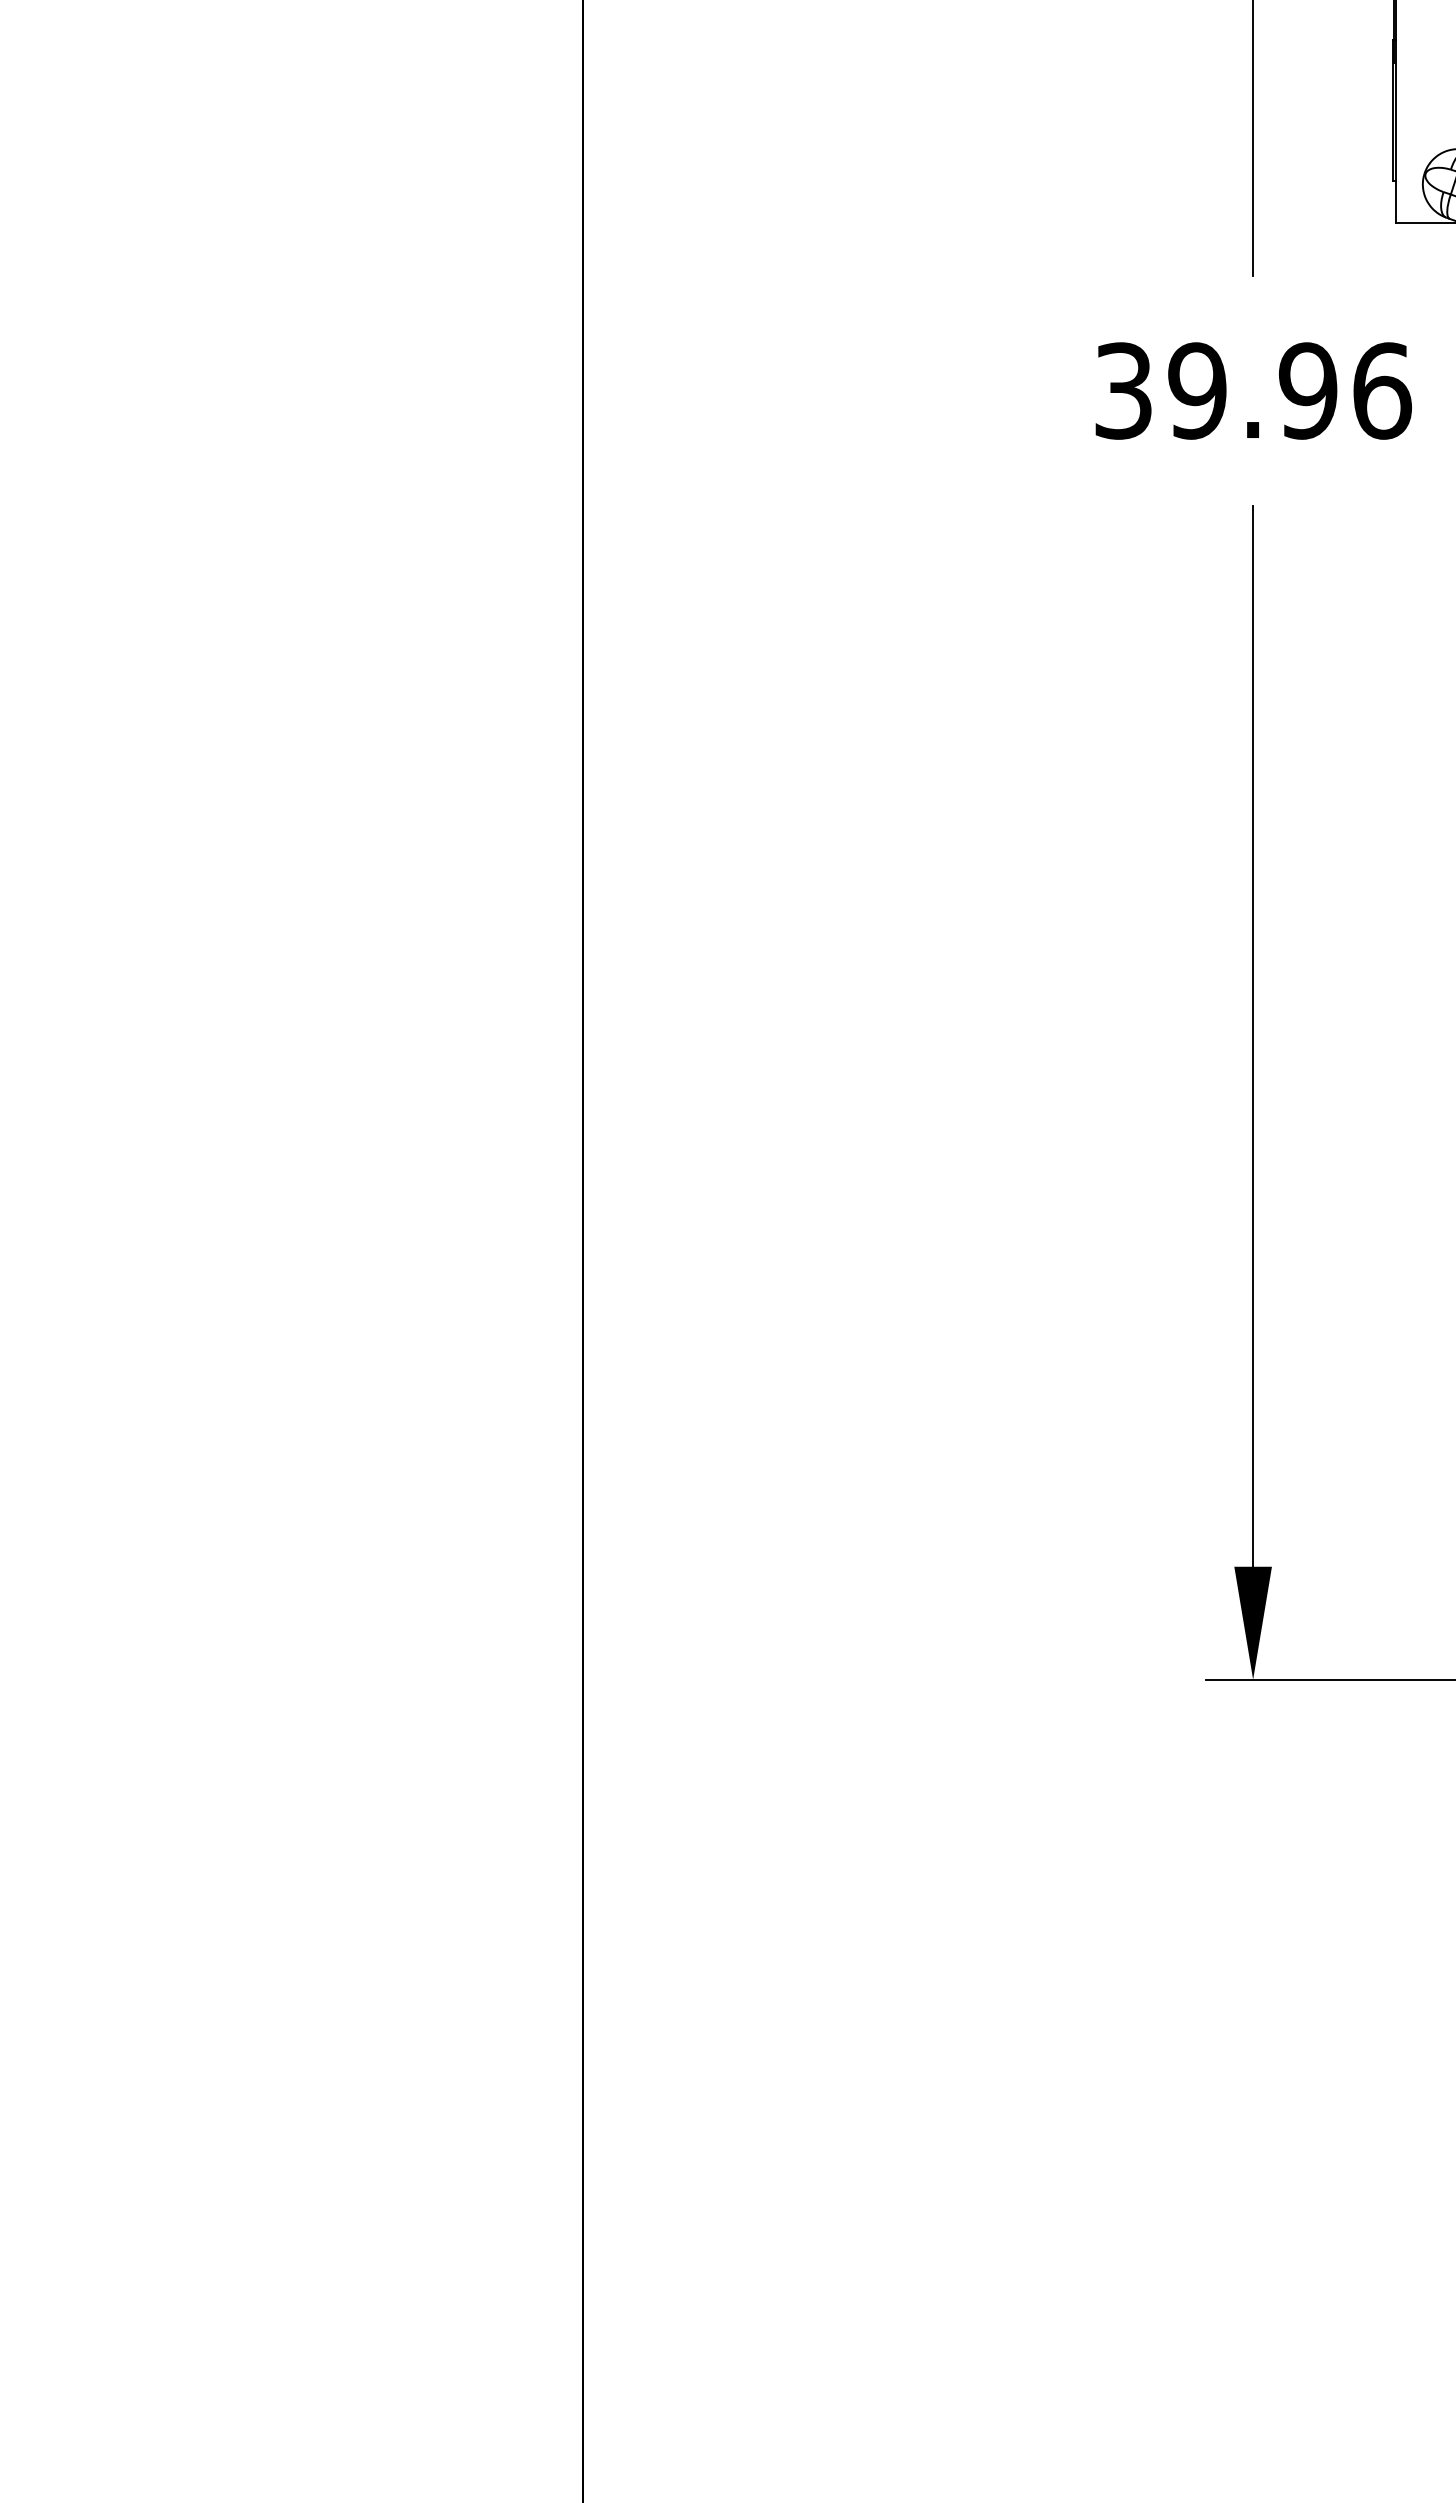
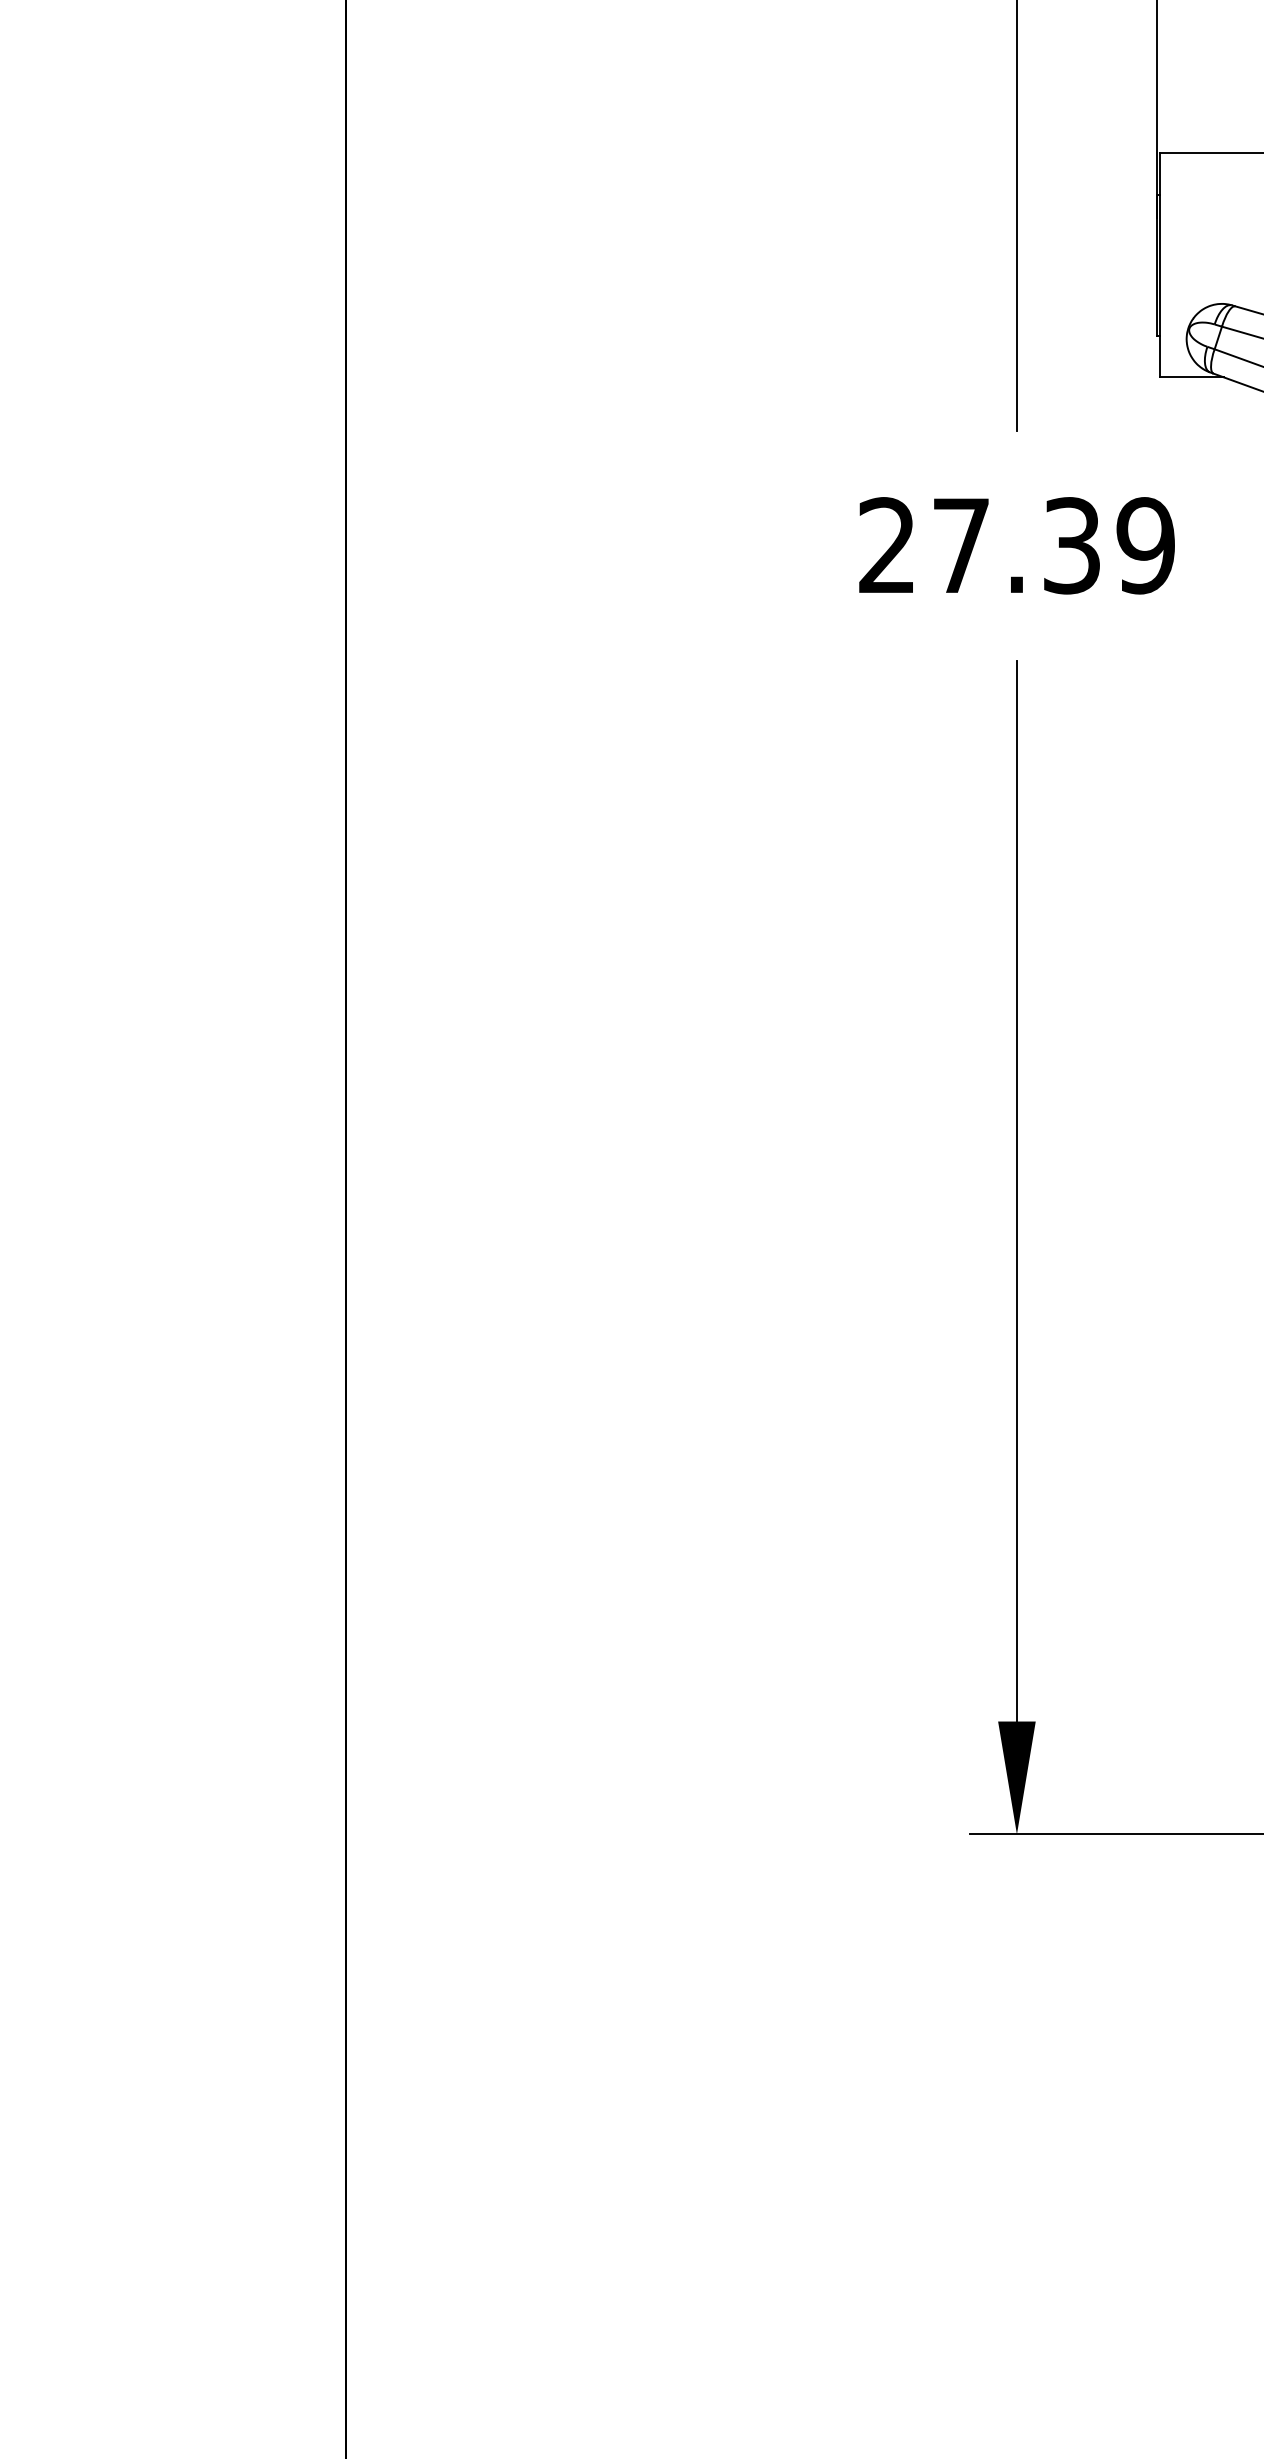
text: (1253, 390) -> (1017, 545), 39.96 -> 27.39

